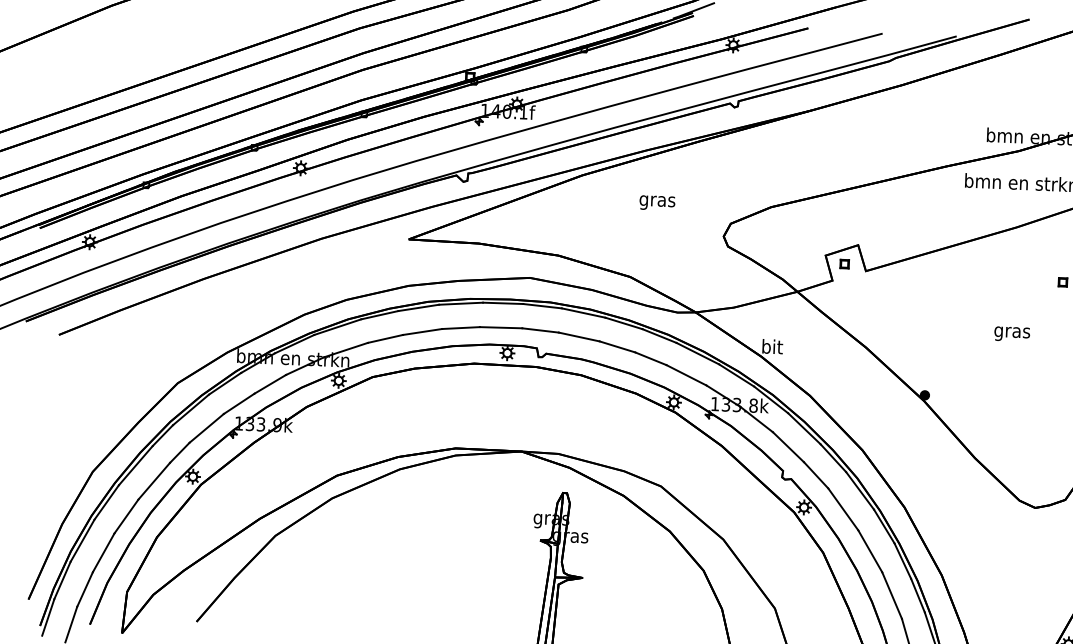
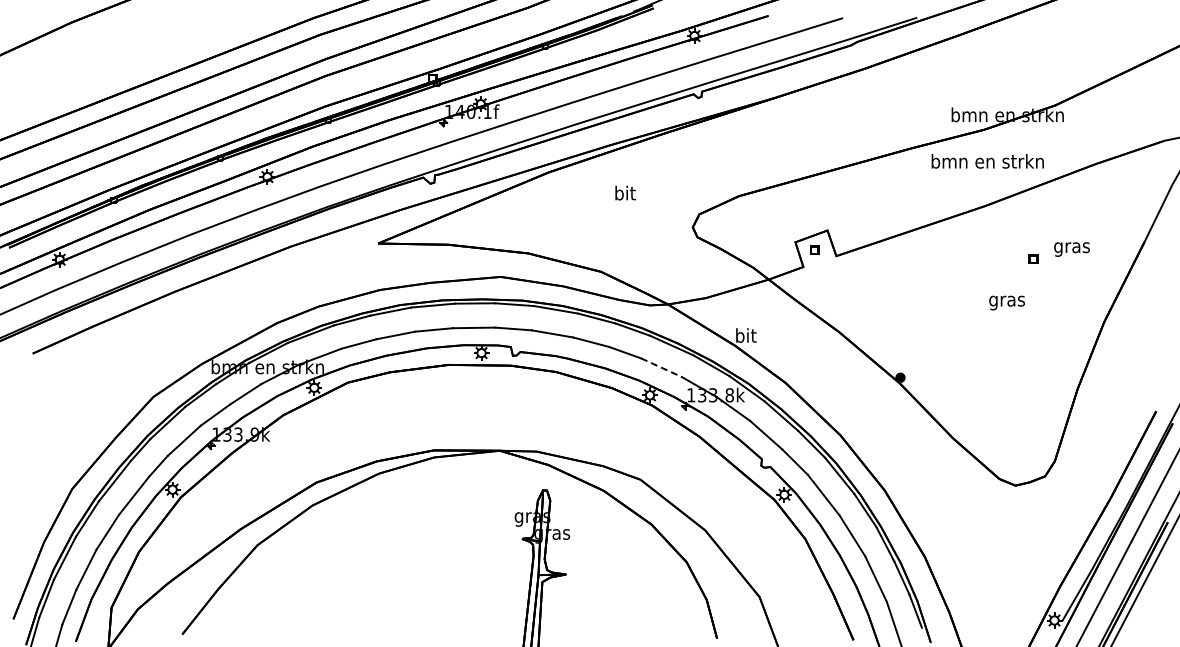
text: (656, 200) -> (624, 194), gras -> bit
text: (1011, 333) -> (1006, 302), moved
line: (686, 375) -> (661, 367), solid -> dashed

